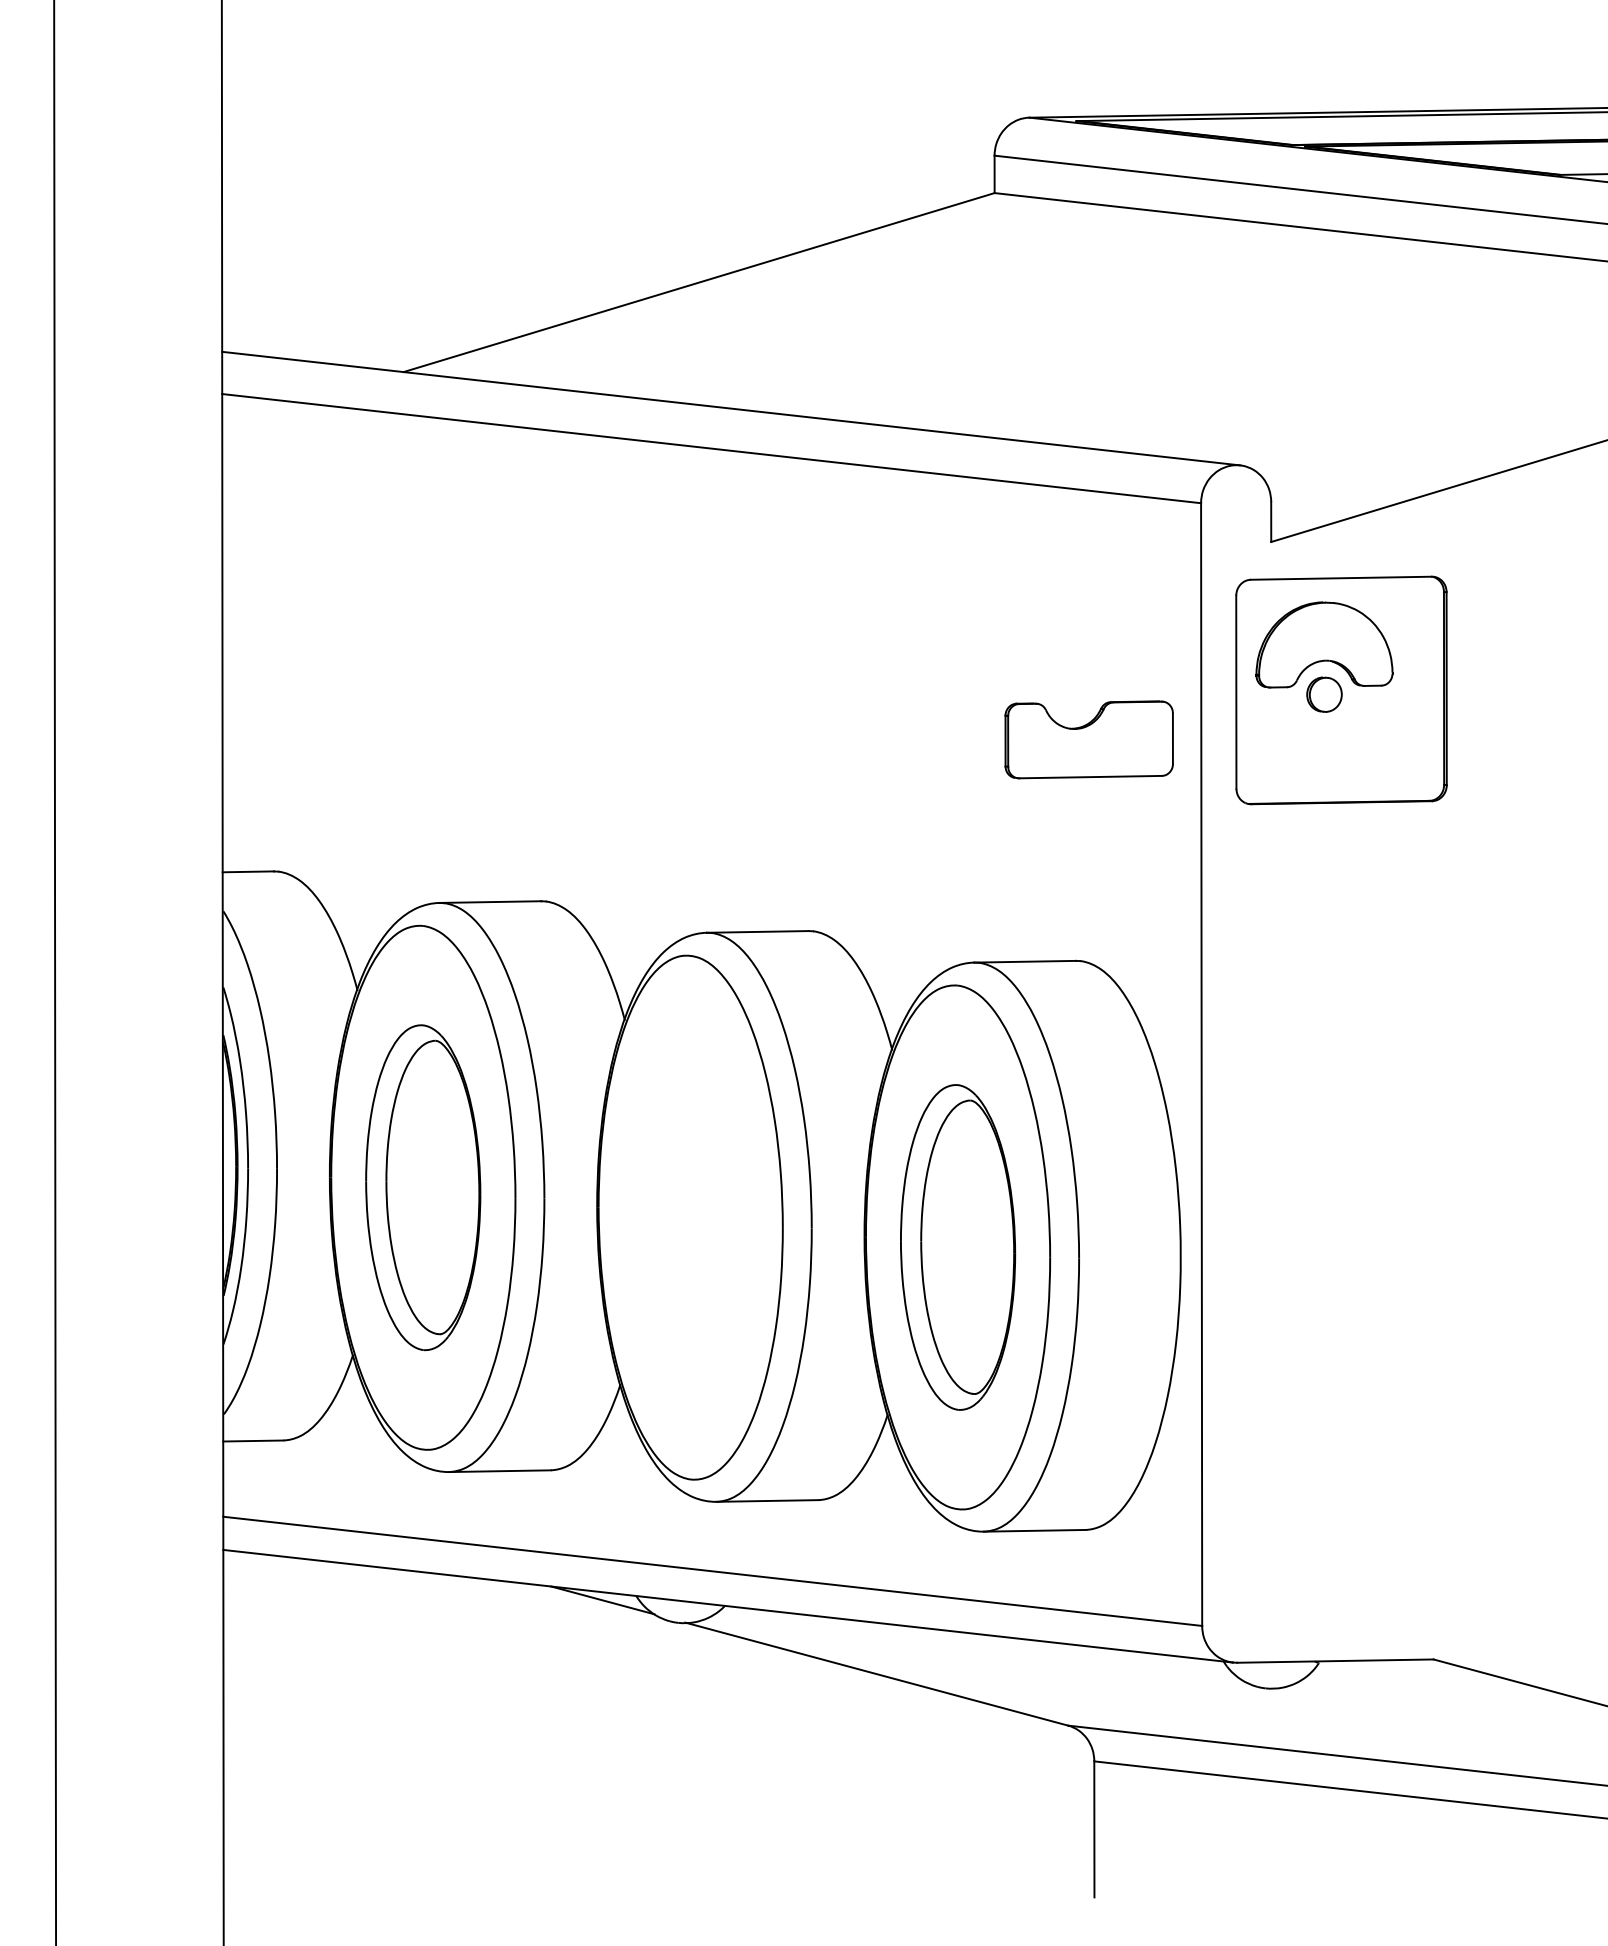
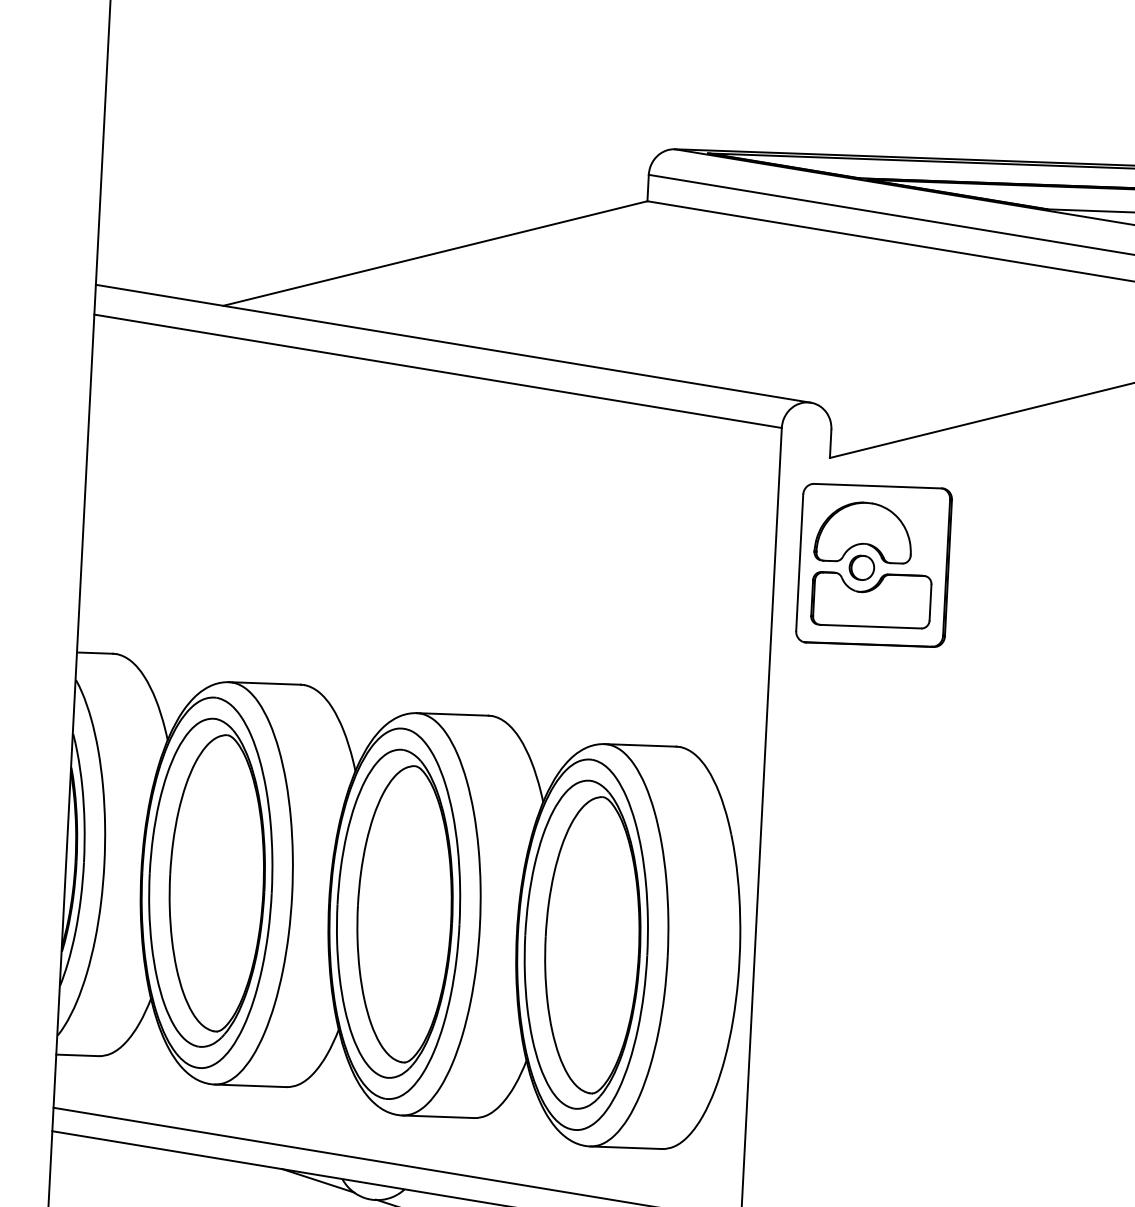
part: (1088, 739) -> (870, 600), moved
part: (422, 1187) -> (206, 882), size x1.43
part: (690, 1217) -> (394, 913), added
part: (957, 1247) -> (582, 944), size x1.43

